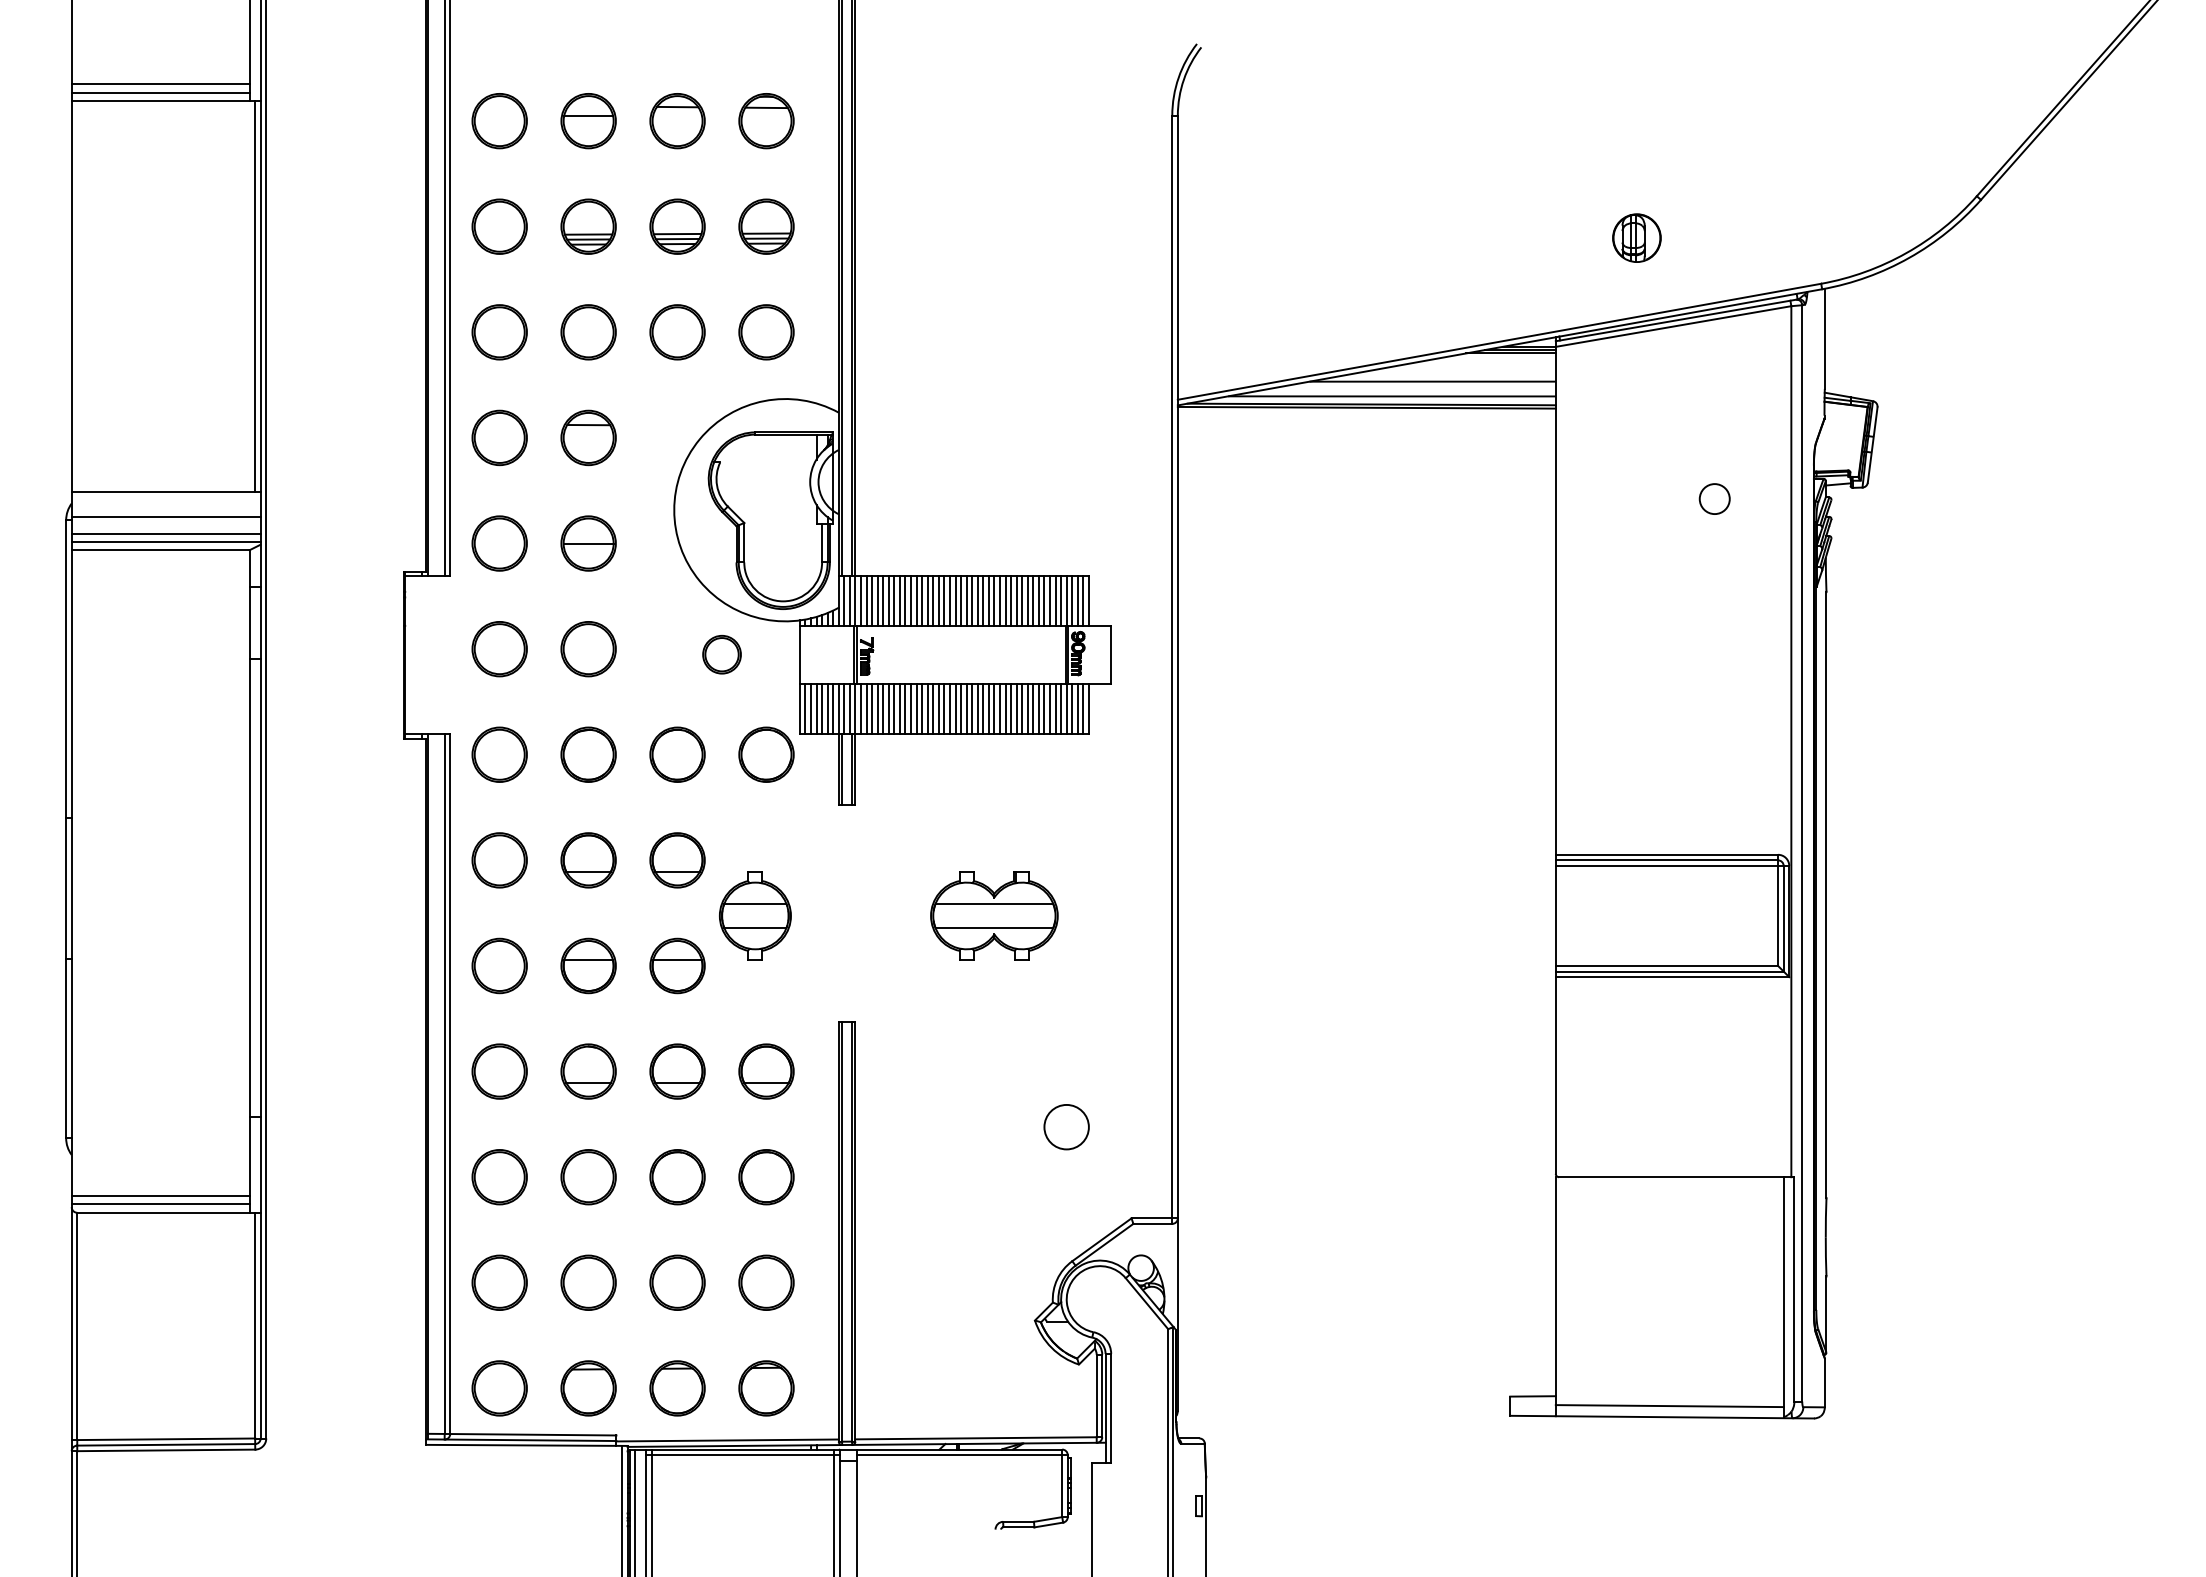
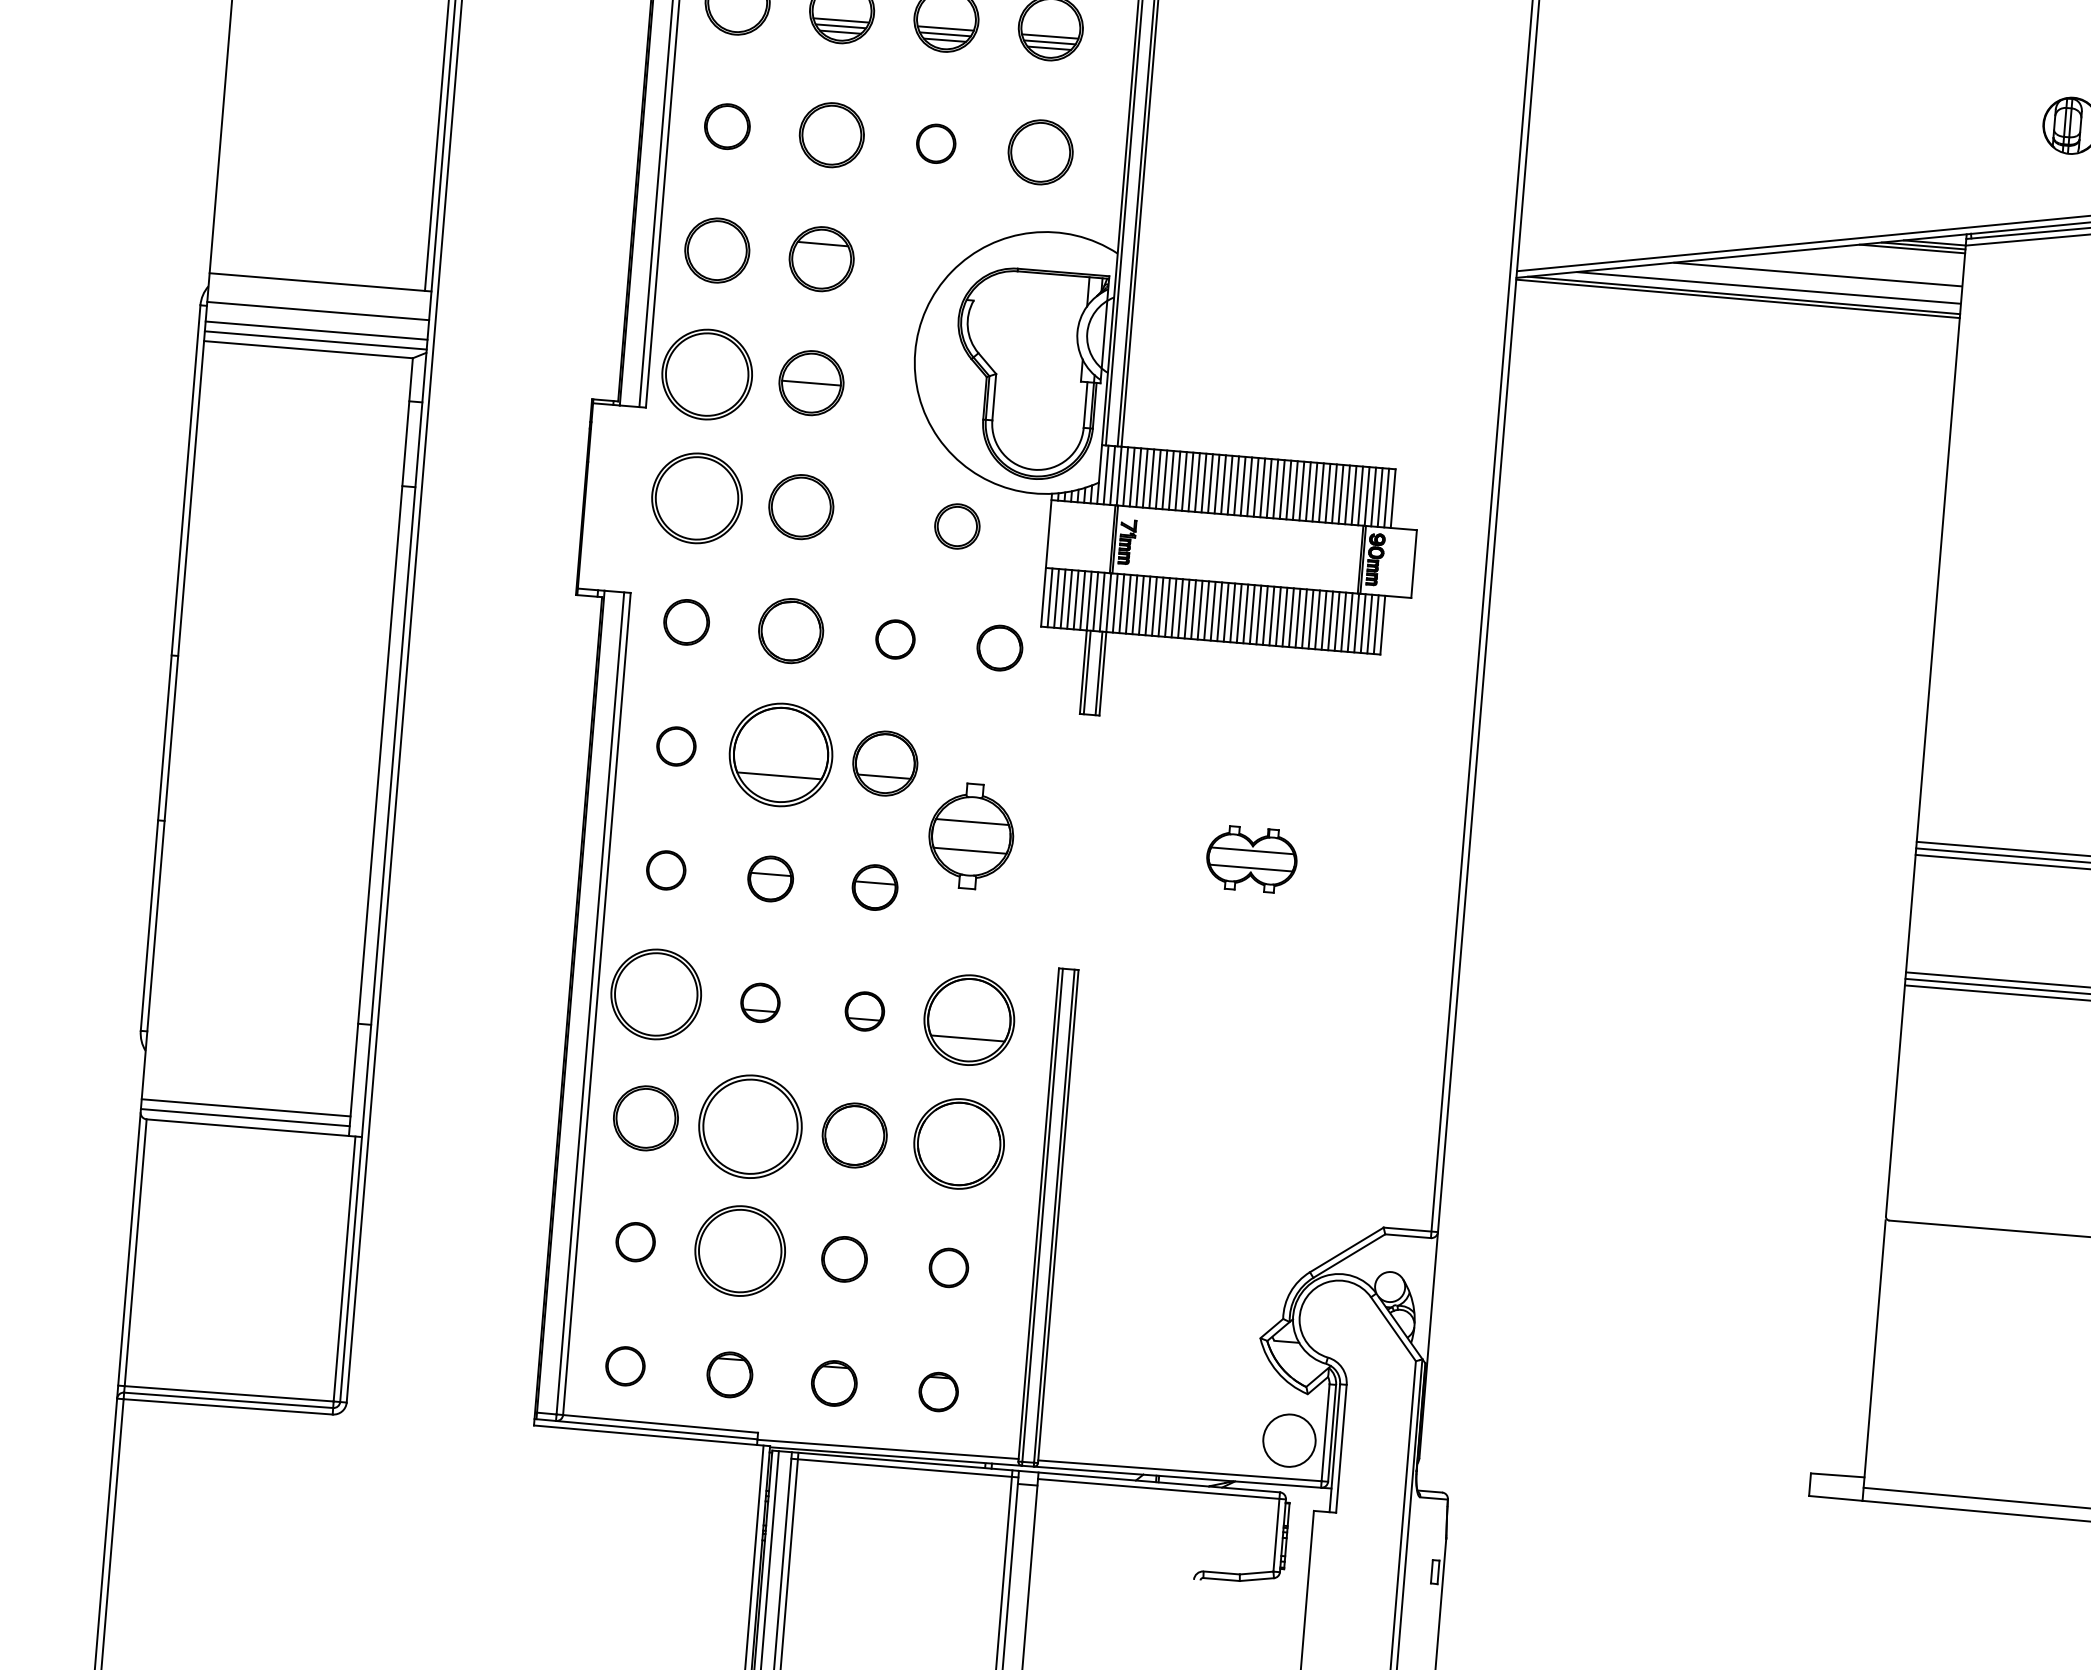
part: (499, 332) -> (727, 126), size x0.7
part: (677, 332) -> (936, 143), size x0.6
part: (499, 543) -> (706, 374), size x1.4
part: (499, 649) -> (696, 498), size x1.4
part: (499, 754) -> (686, 622), size x0.7
part: (677, 754) -> (895, 639), size x0.6
part: (766, 754) -> (999, 647), size x0.7
part: (499, 860) -> (676, 746), size x0.6
part: (588, 860) -> (780, 755), size x1.6
part: (994, 915) -> (1252, 858), size x0.6
part: (499, 965) -> (666, 869), size x0.6
part: (588, 965) -> (770, 878), size x0.7
part: (677, 965) -> (875, 887), size x0.7
part: (499, 1071) -> (655, 994), size x1.4
part: (588, 1071) -> (760, 1002), size x0.6
part: (677, 1071) -> (864, 1011), size x0.6
part: (766, 1071) -> (969, 1020), size x1.4
circle: (1066, 1127) -> (1289, 1441), moved
part: (588, 1177) -> (750, 1127), size x1.6
part: (766, 1177) -> (959, 1144), size x1.4
part: (499, 1282) -> (635, 1241), size x0.6
part: (588, 1282) -> (740, 1250), size x1.4
part: (677, 1282) -> (844, 1259), size x0.7
part: (766, 1282) -> (948, 1267), size x0.6
part: (499, 1388) -> (625, 1366), size x0.6
part: (588, 1388) -> (729, 1374), size x0.7
part: (677, 1388) -> (834, 1383), size x0.7
part: (766, 1388) -> (938, 1392), size x0.6

